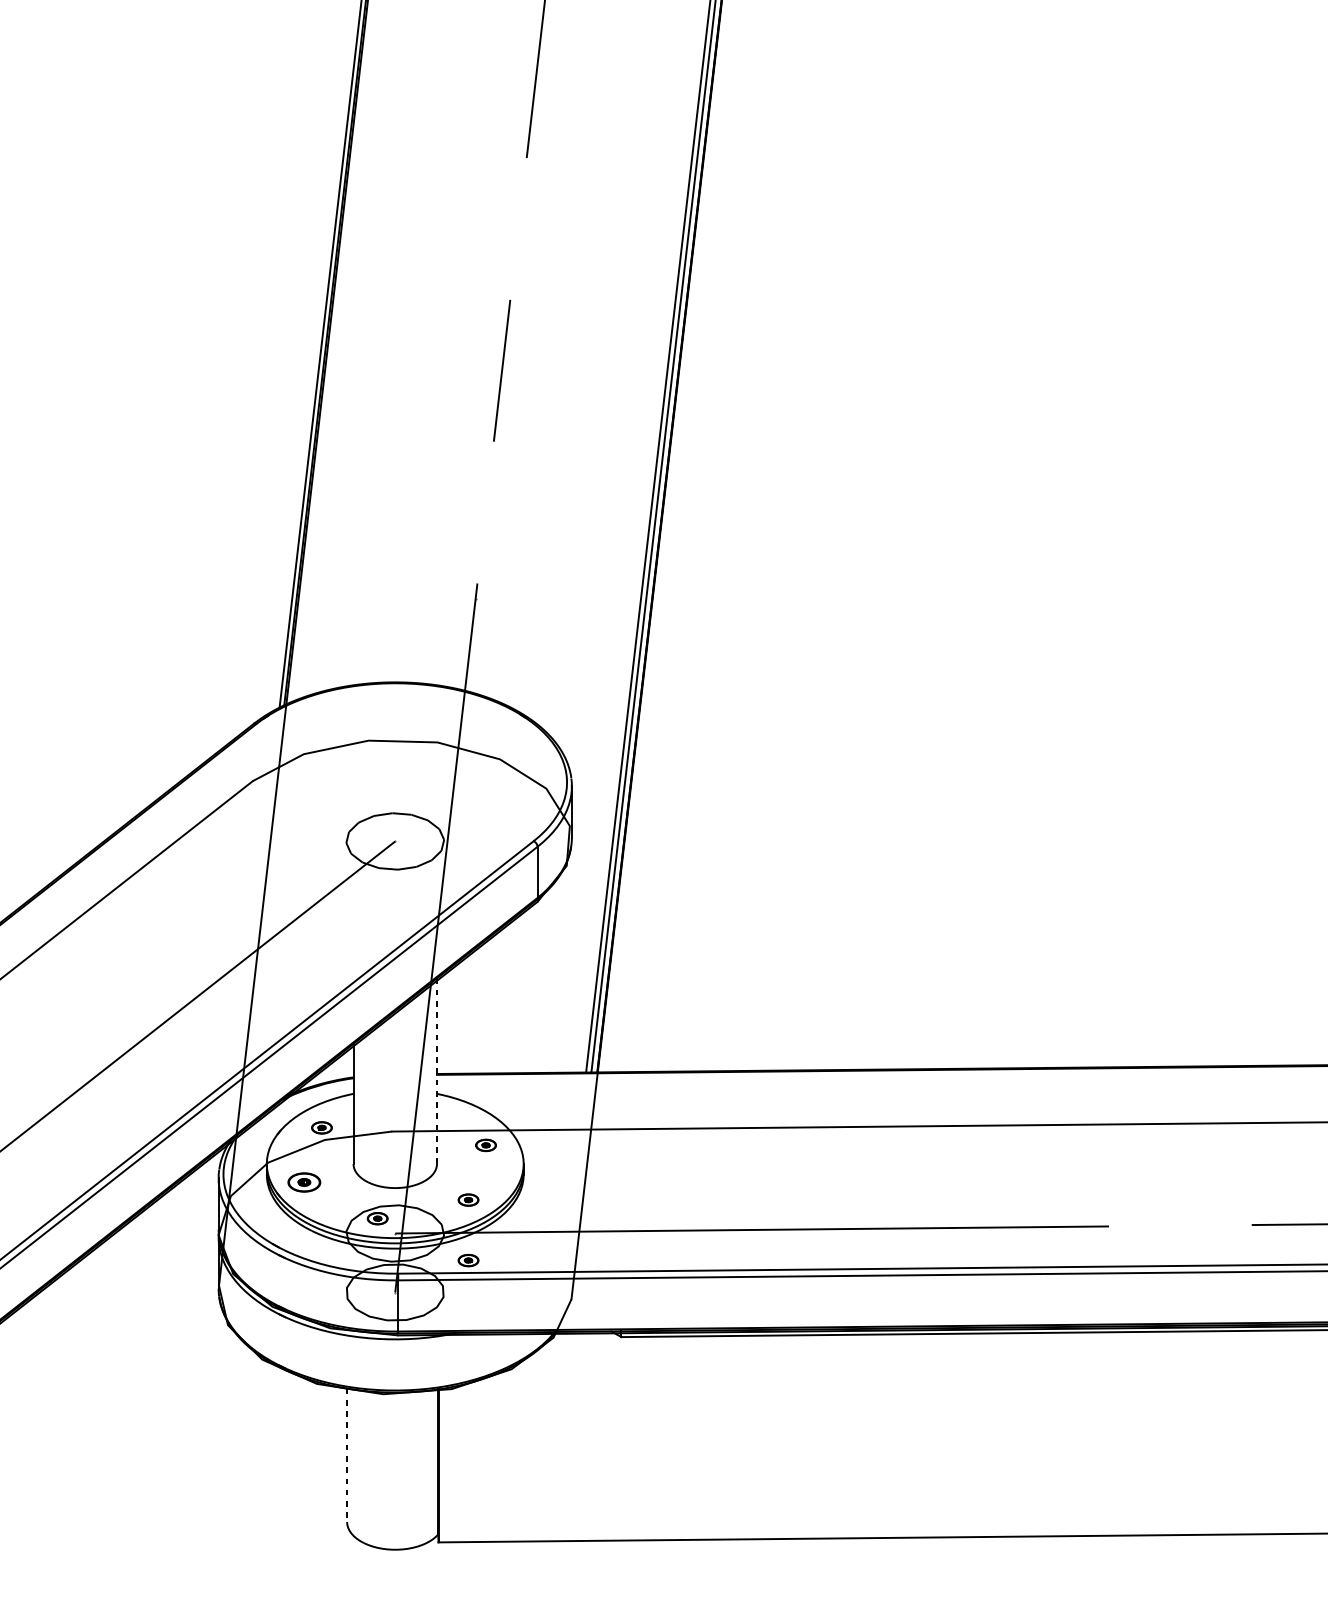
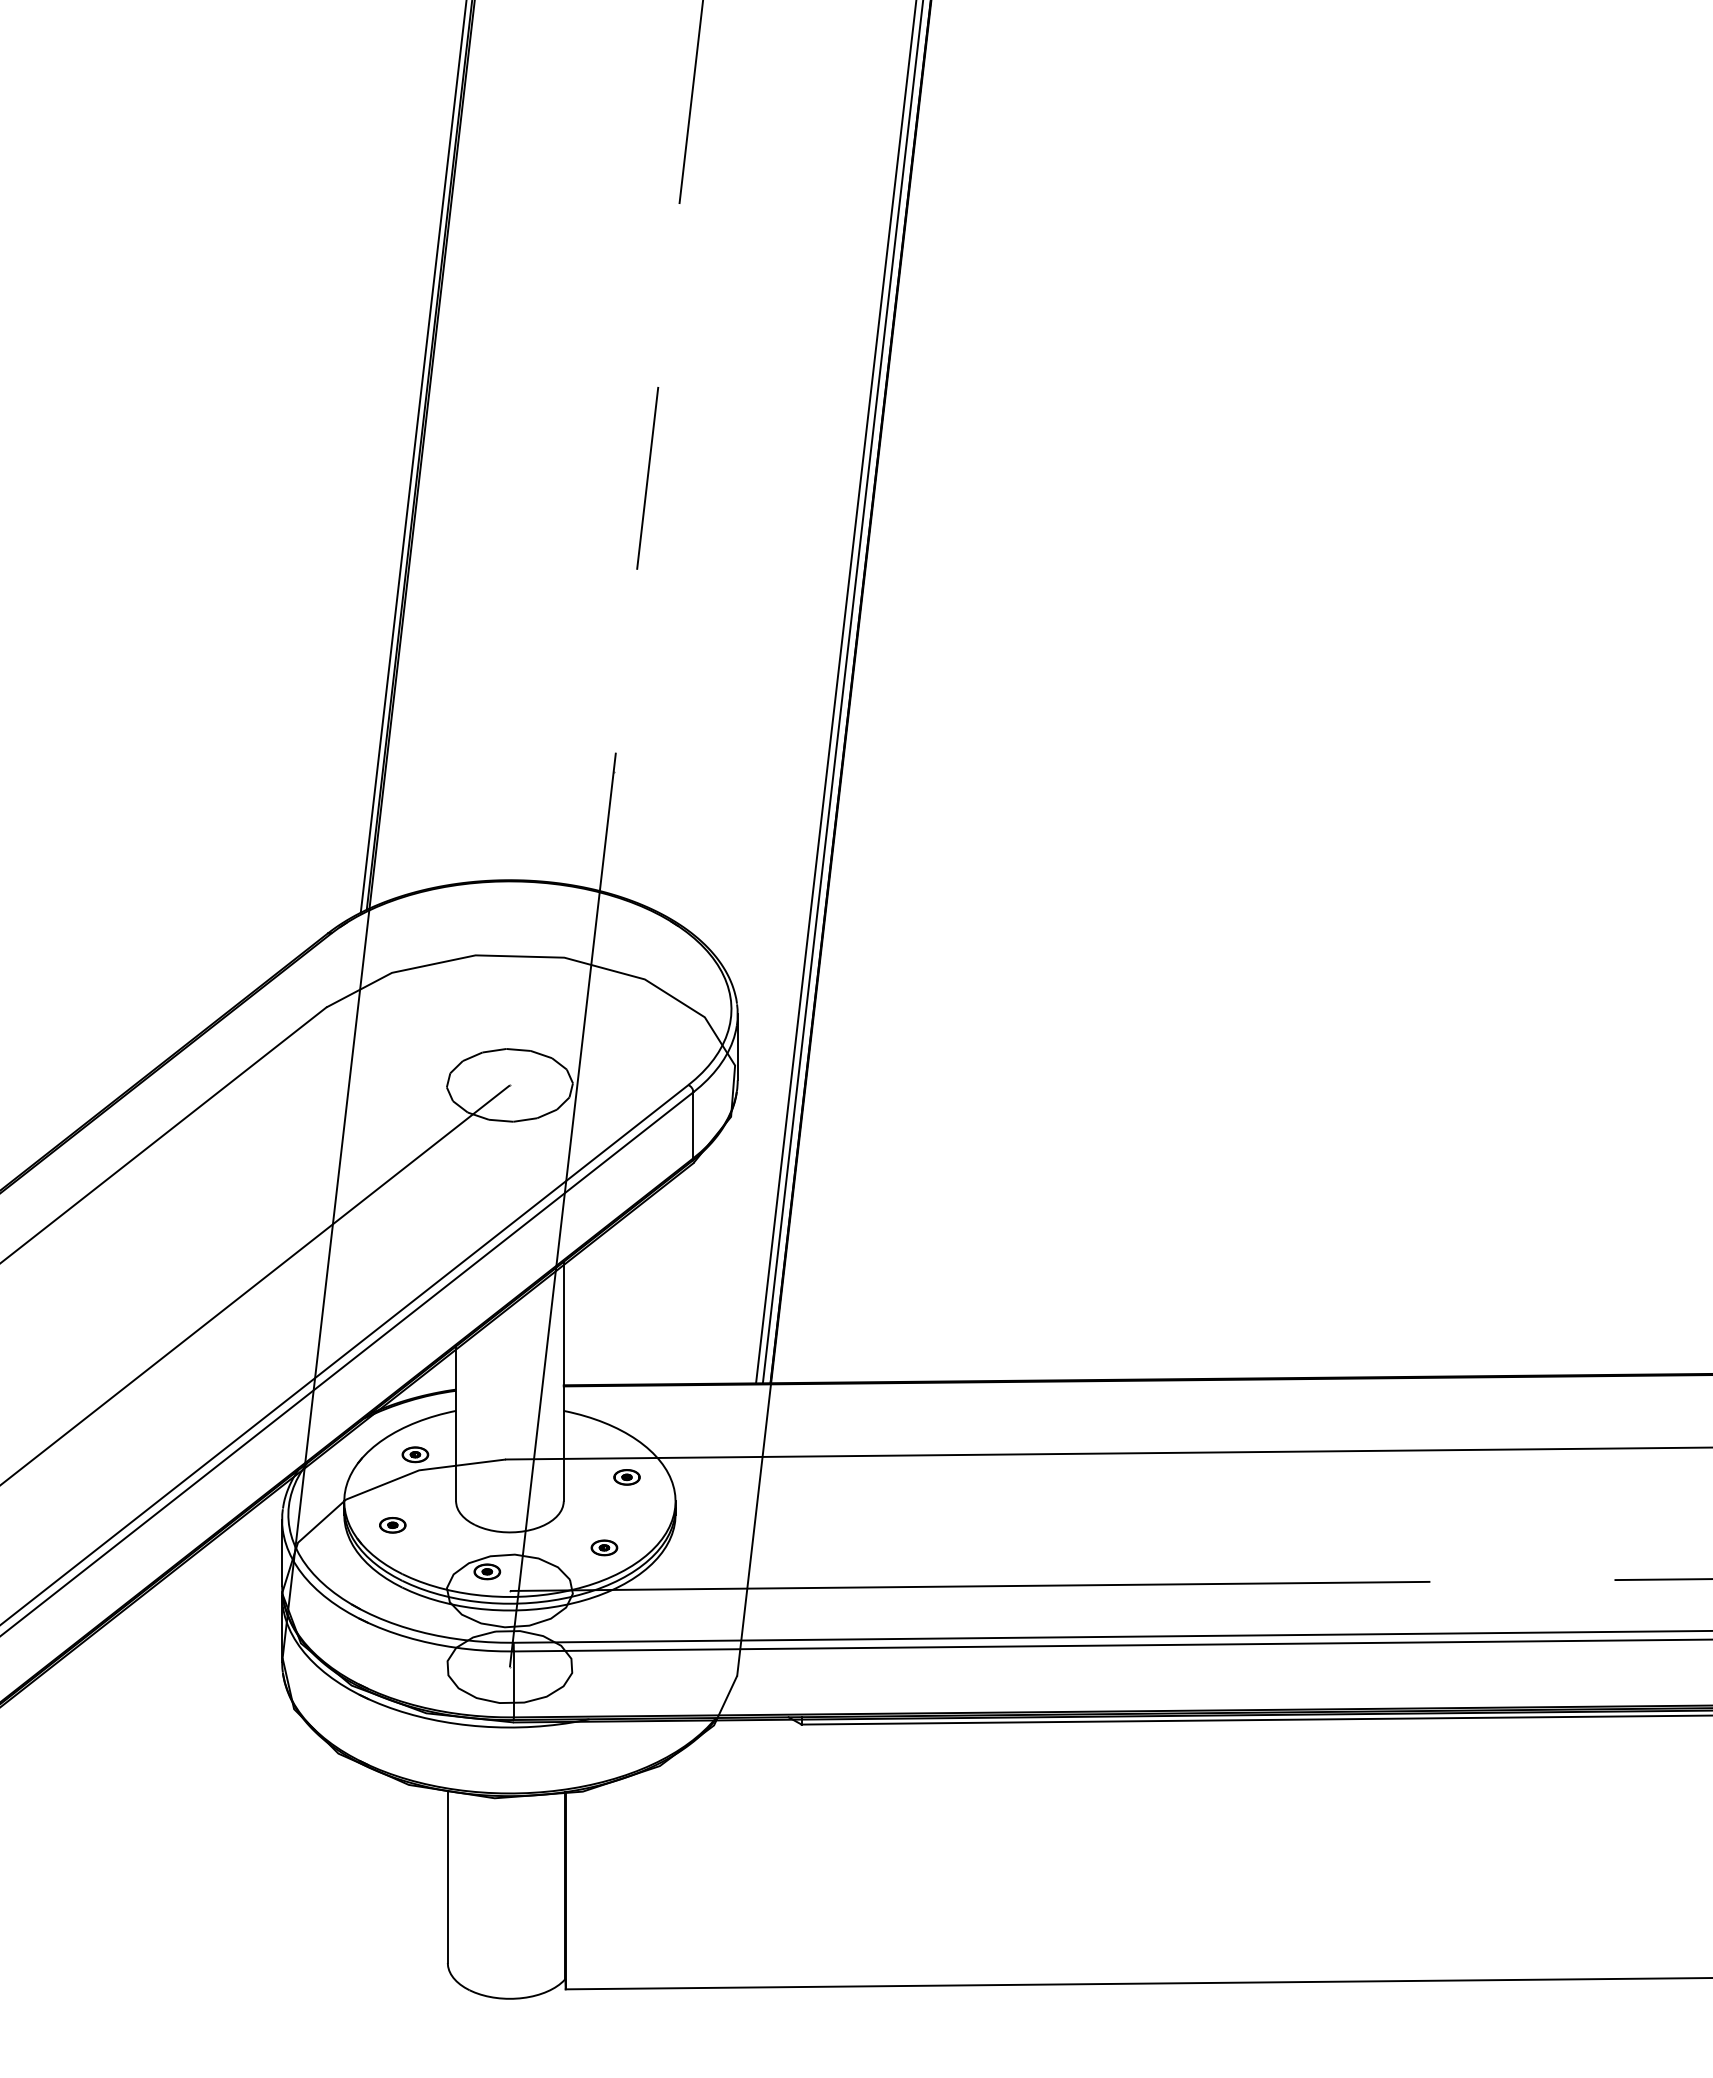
line: (436, 1071) -> (563, 1381), dashed -> solid
part: (304, 1182) -> (392, 1525), size x0.62
part: (468, 1260) -> (604, 1625), removed
line: (346, 1455) -> (447, 1877), dashed -> solid

